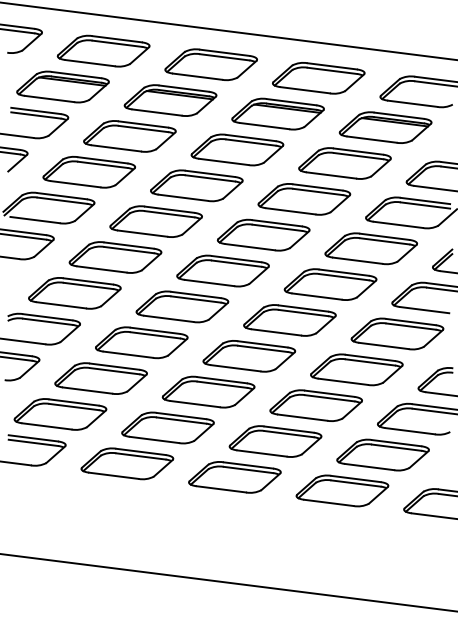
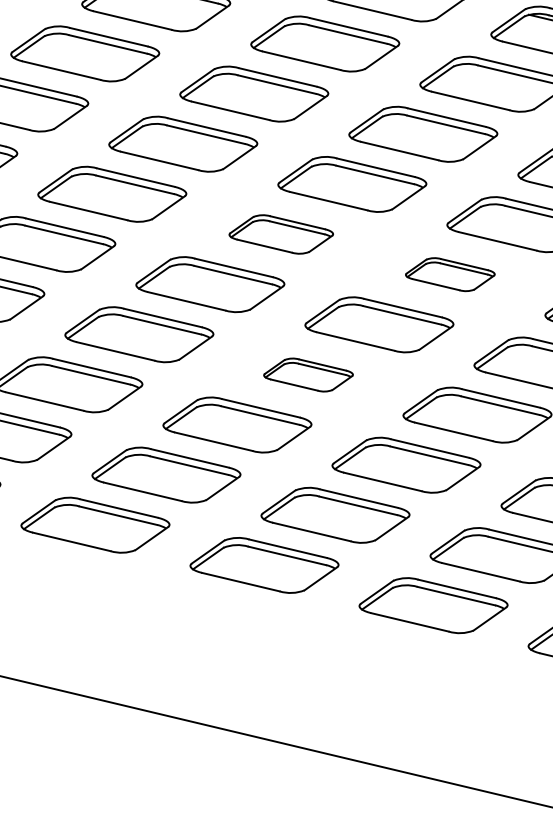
part: (222, 270) -> (280, 233), size x0.7
part: (330, 284) -> (450, 274), size x0.6
part: (249, 356) -> (308, 375), size x0.6

